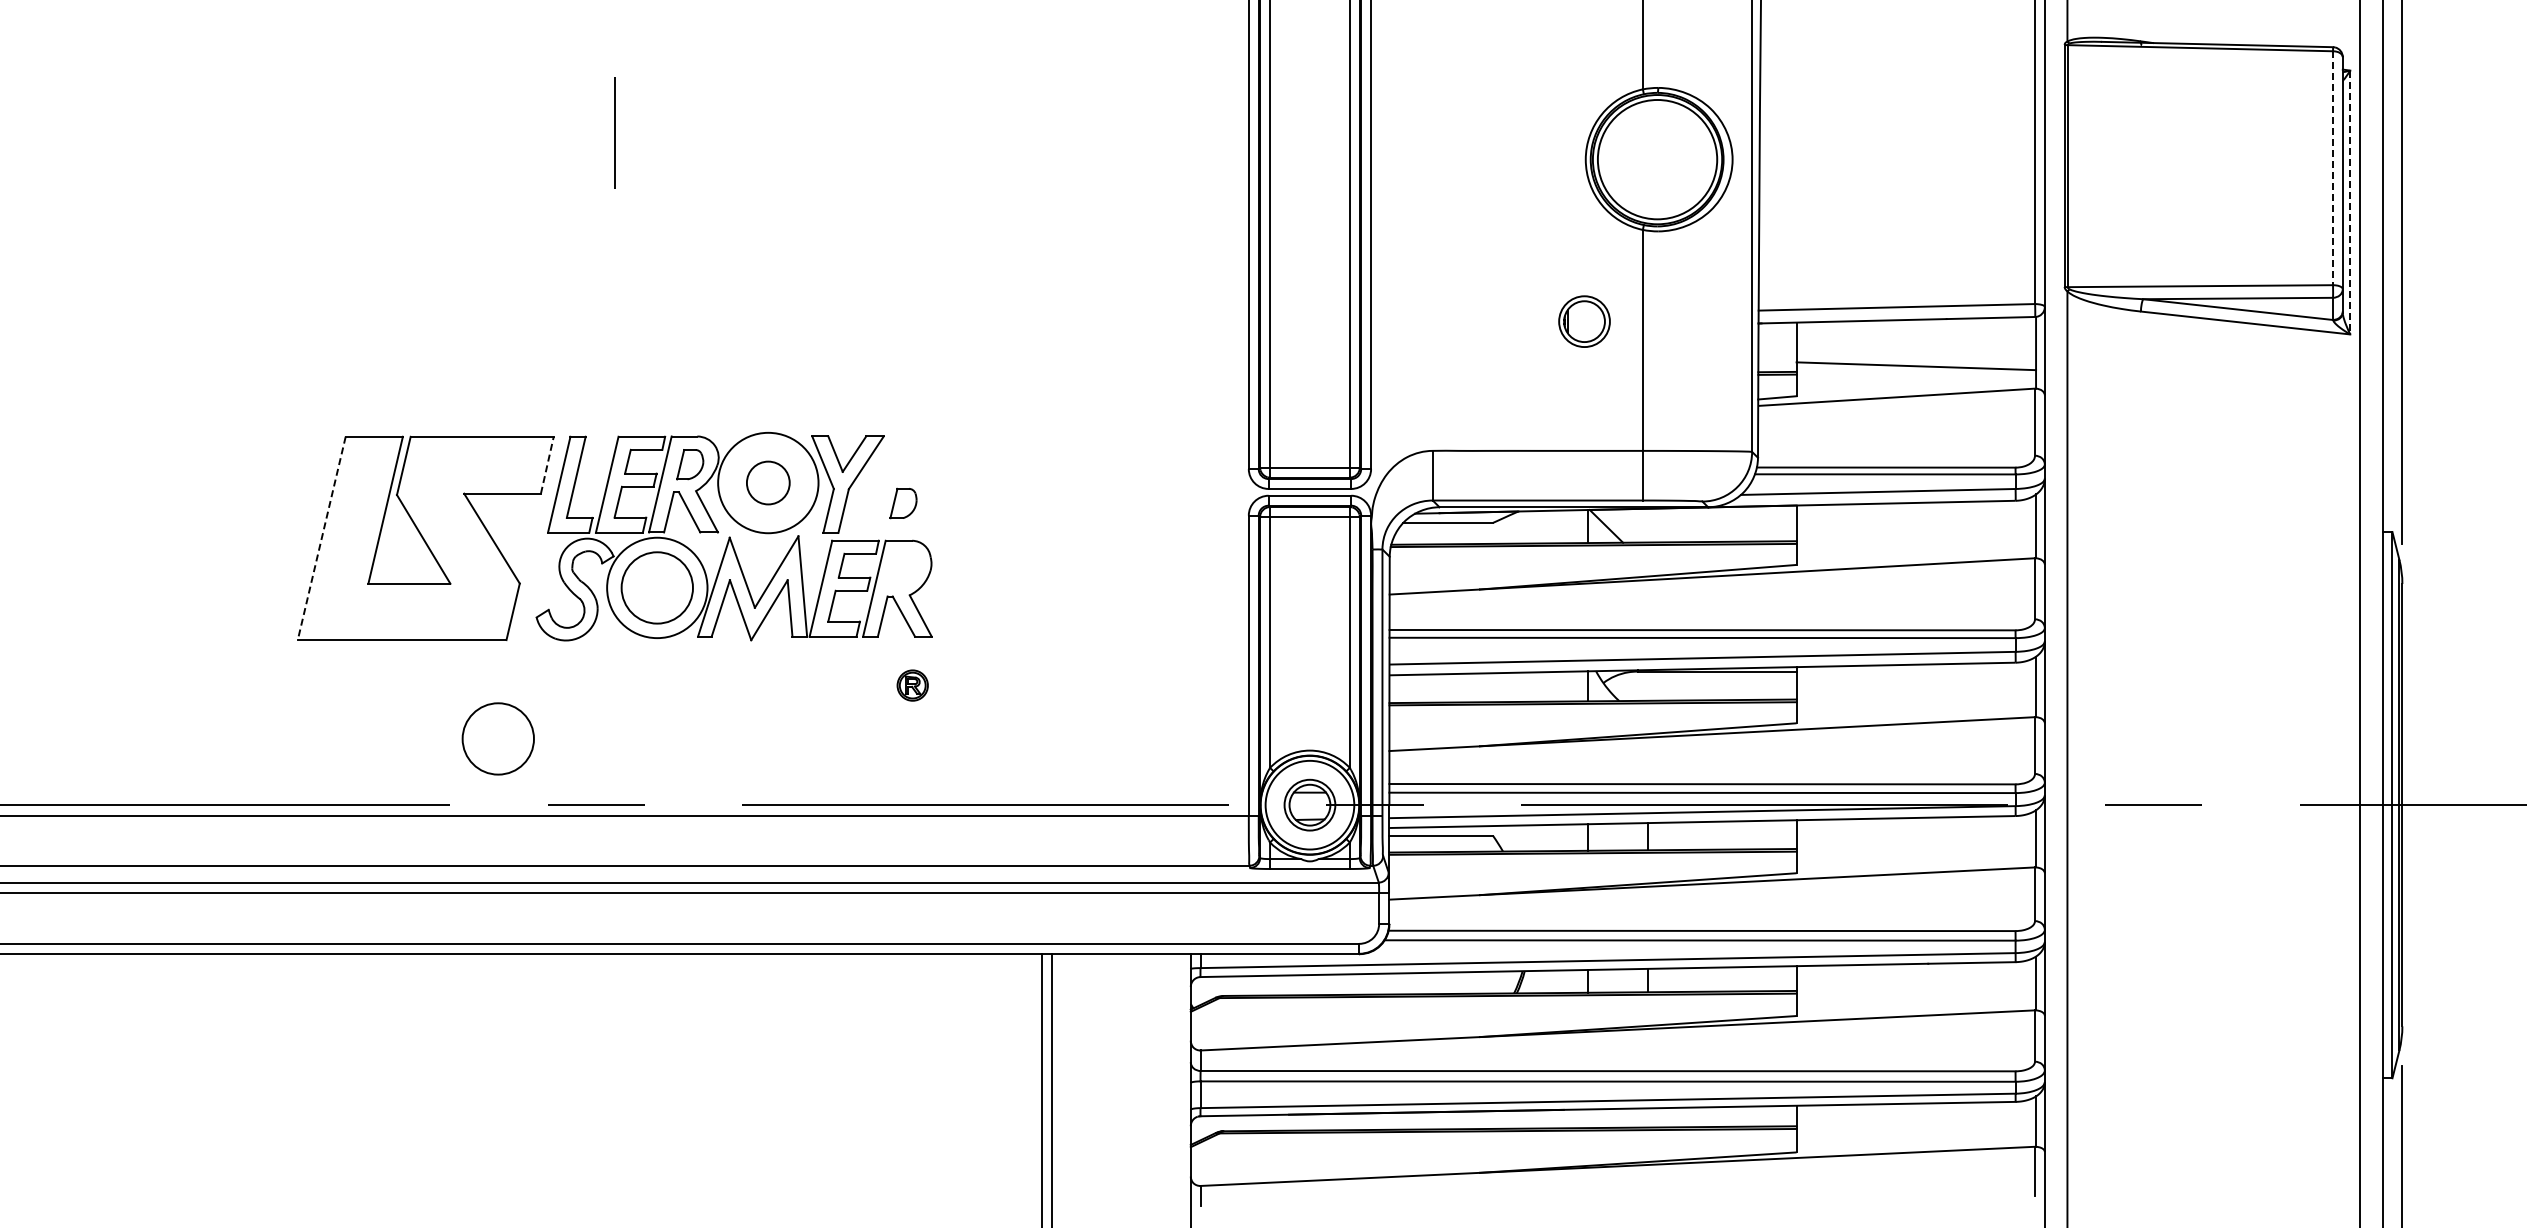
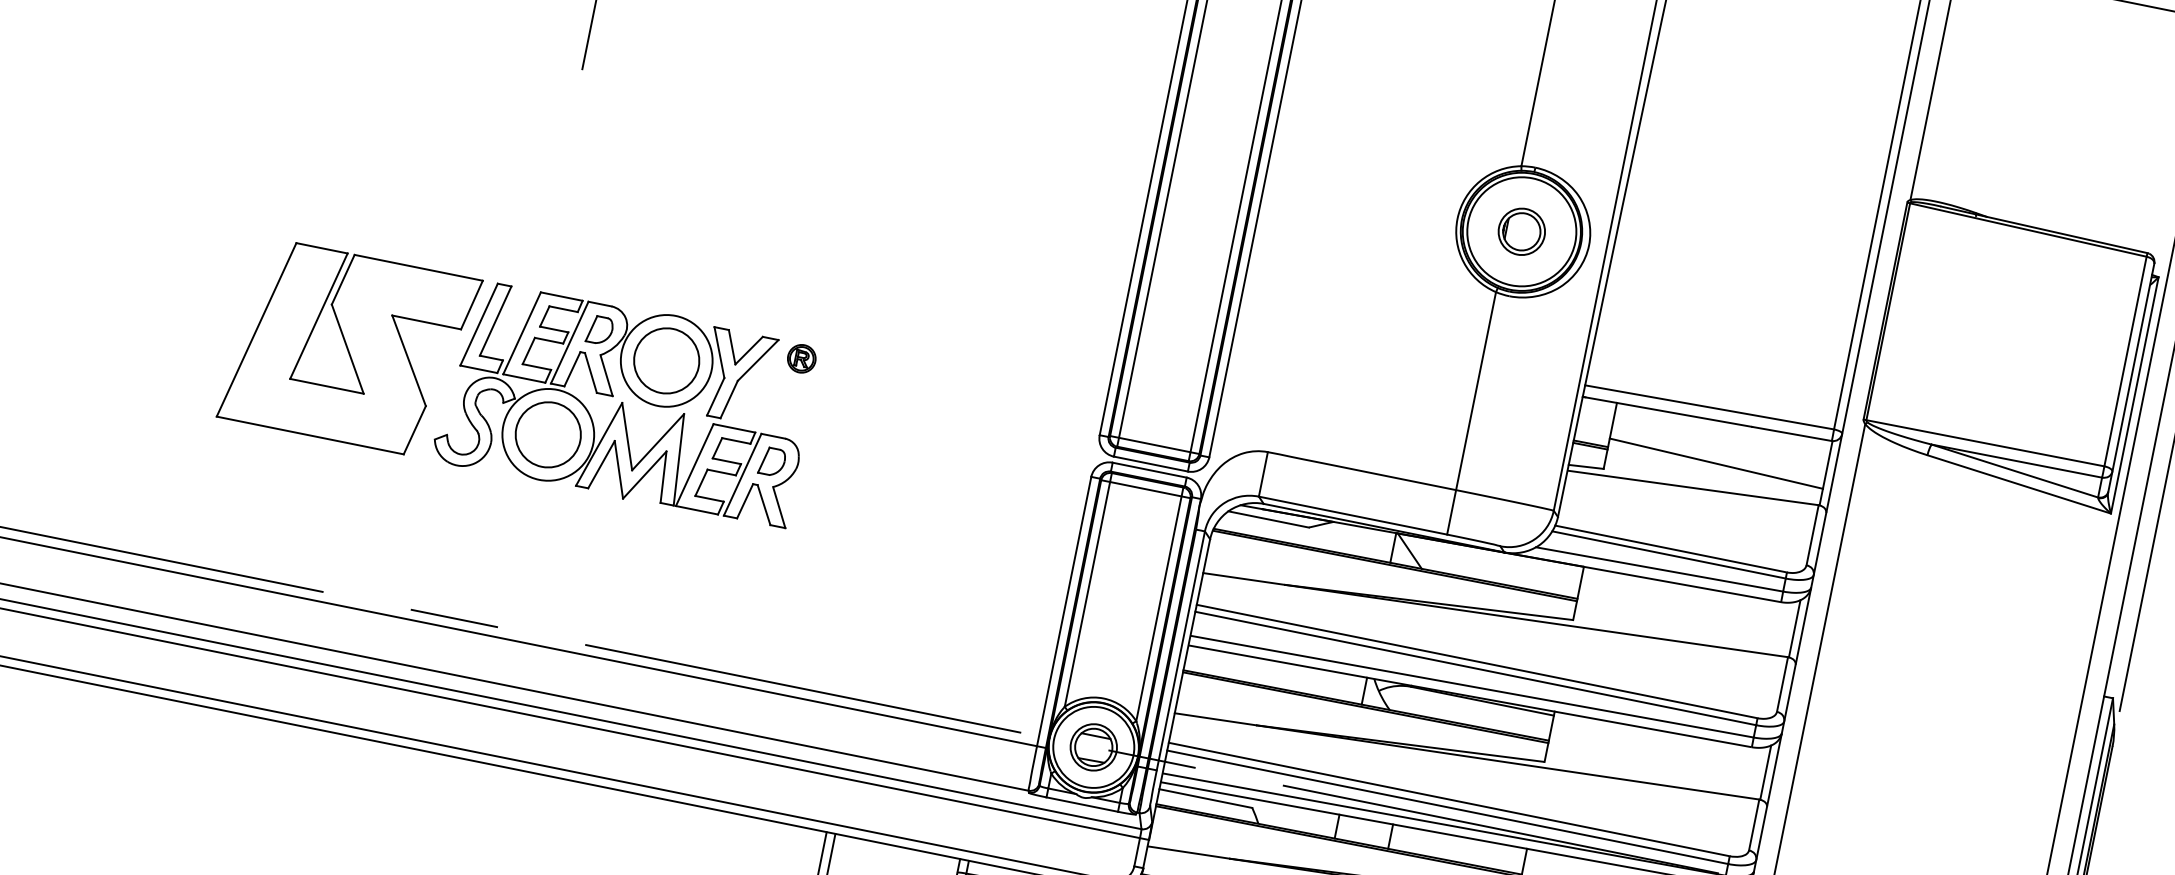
line: (2333, 168) -> (2125, 361), dashed -> solid
line: (2350, 202) -> (2134, 395), dashed -> solid
part: (1584, 321) -> (1521, 231), moved
line: (547, 464) -> (472, 304), dashed -> solid
circle: (768, 482) -> (666, 360), size x1.67
part: (903, 503) -> (772, 461), moved
line: (321, 538) -> (256, 329), dashed -> solid
part: (912, 685) -> (801, 358), moved
circle: (497, 738) -> (377, 540), removed

